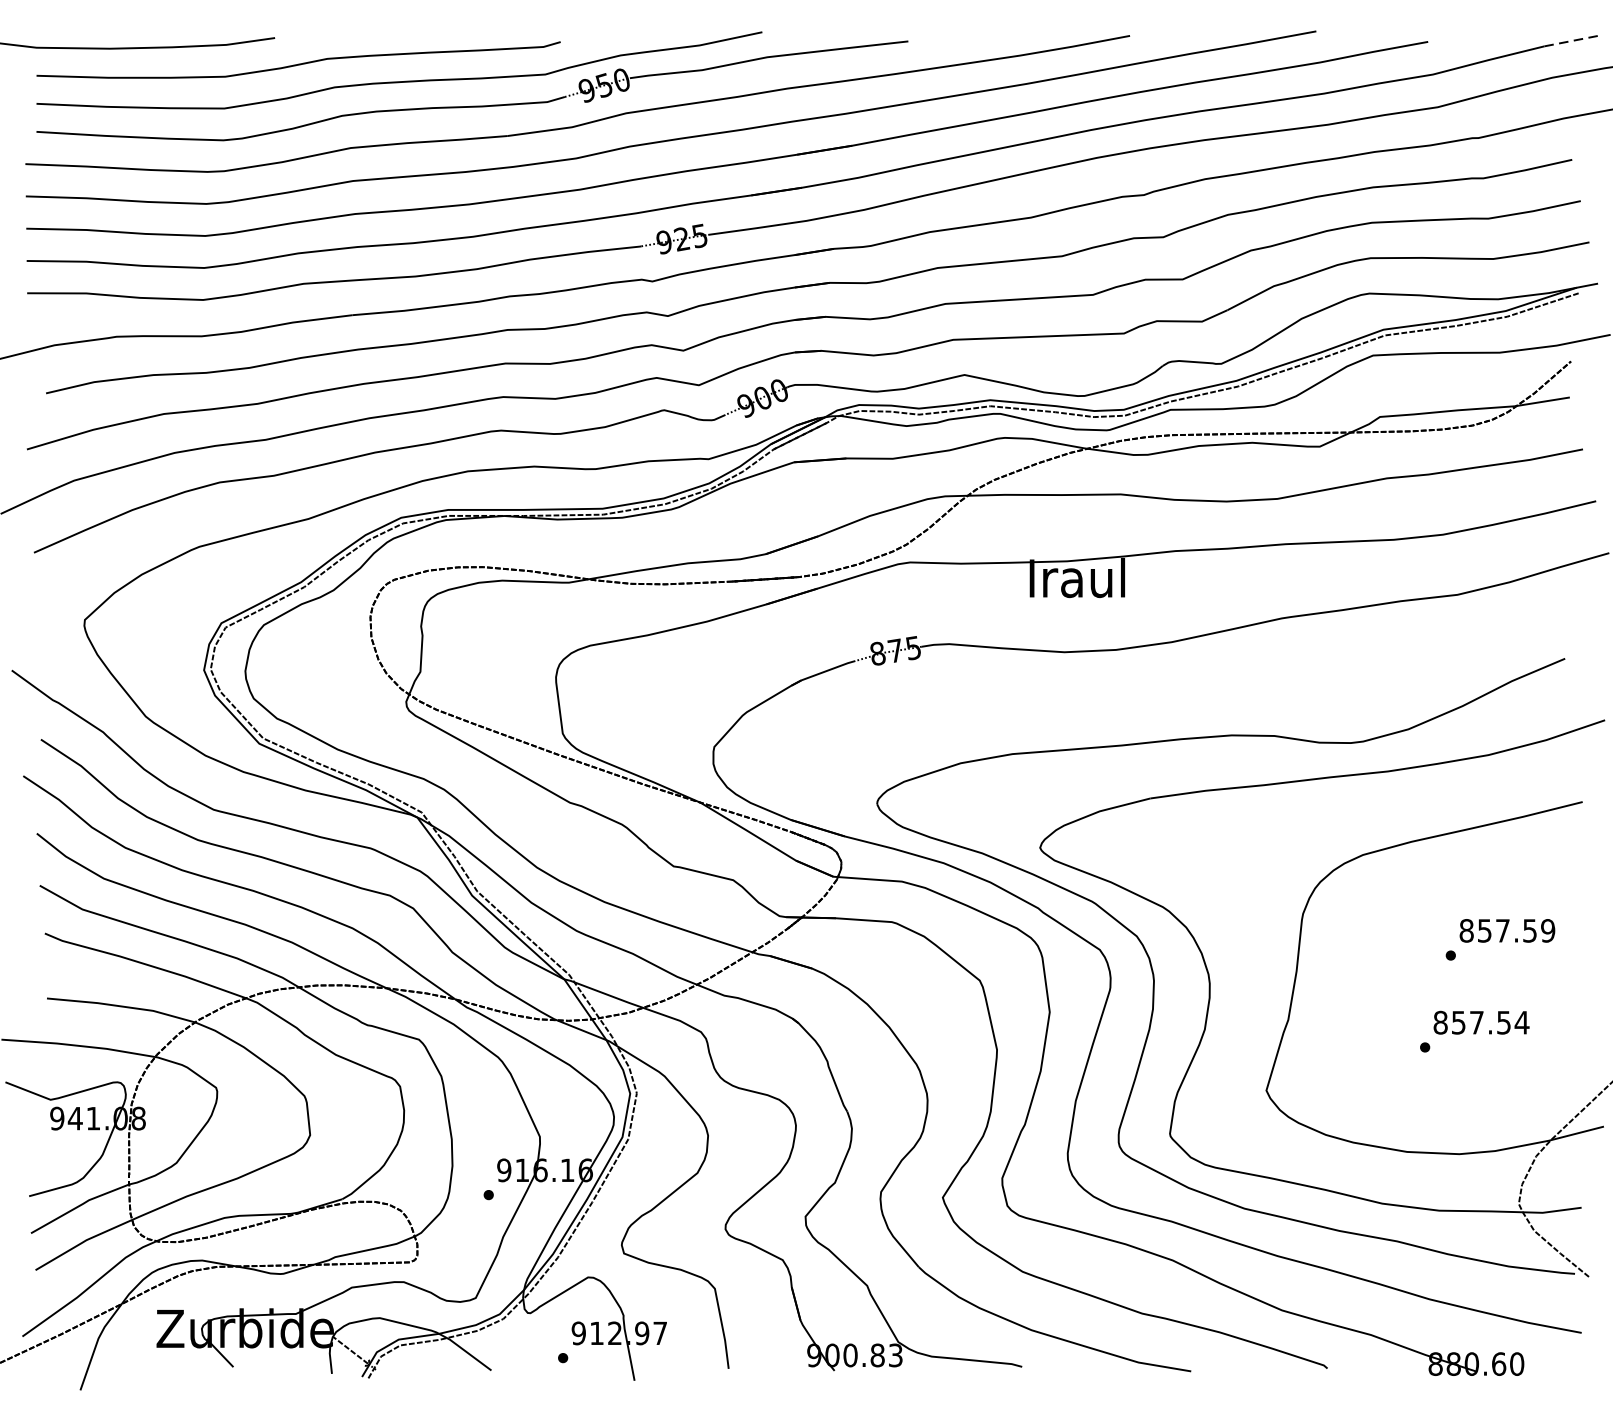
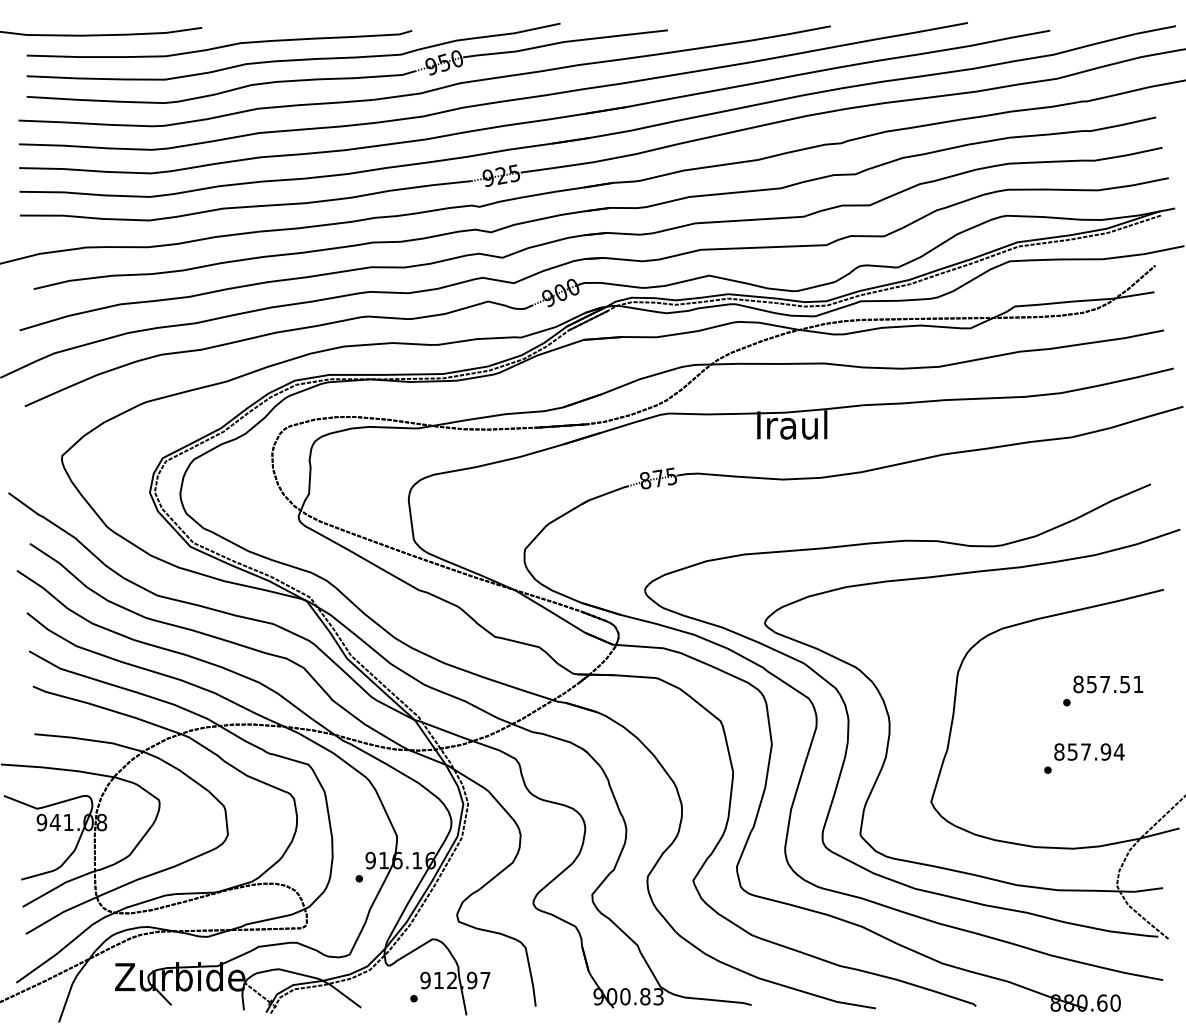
line: (1571, 41) -> (1155, 30), dashed -> solid
text: (1548, 930) -> (1138, 684), 857.59 -> 857.51
text: (1503, 1021) -> (1105, 751), 857.54 -> 857.94

